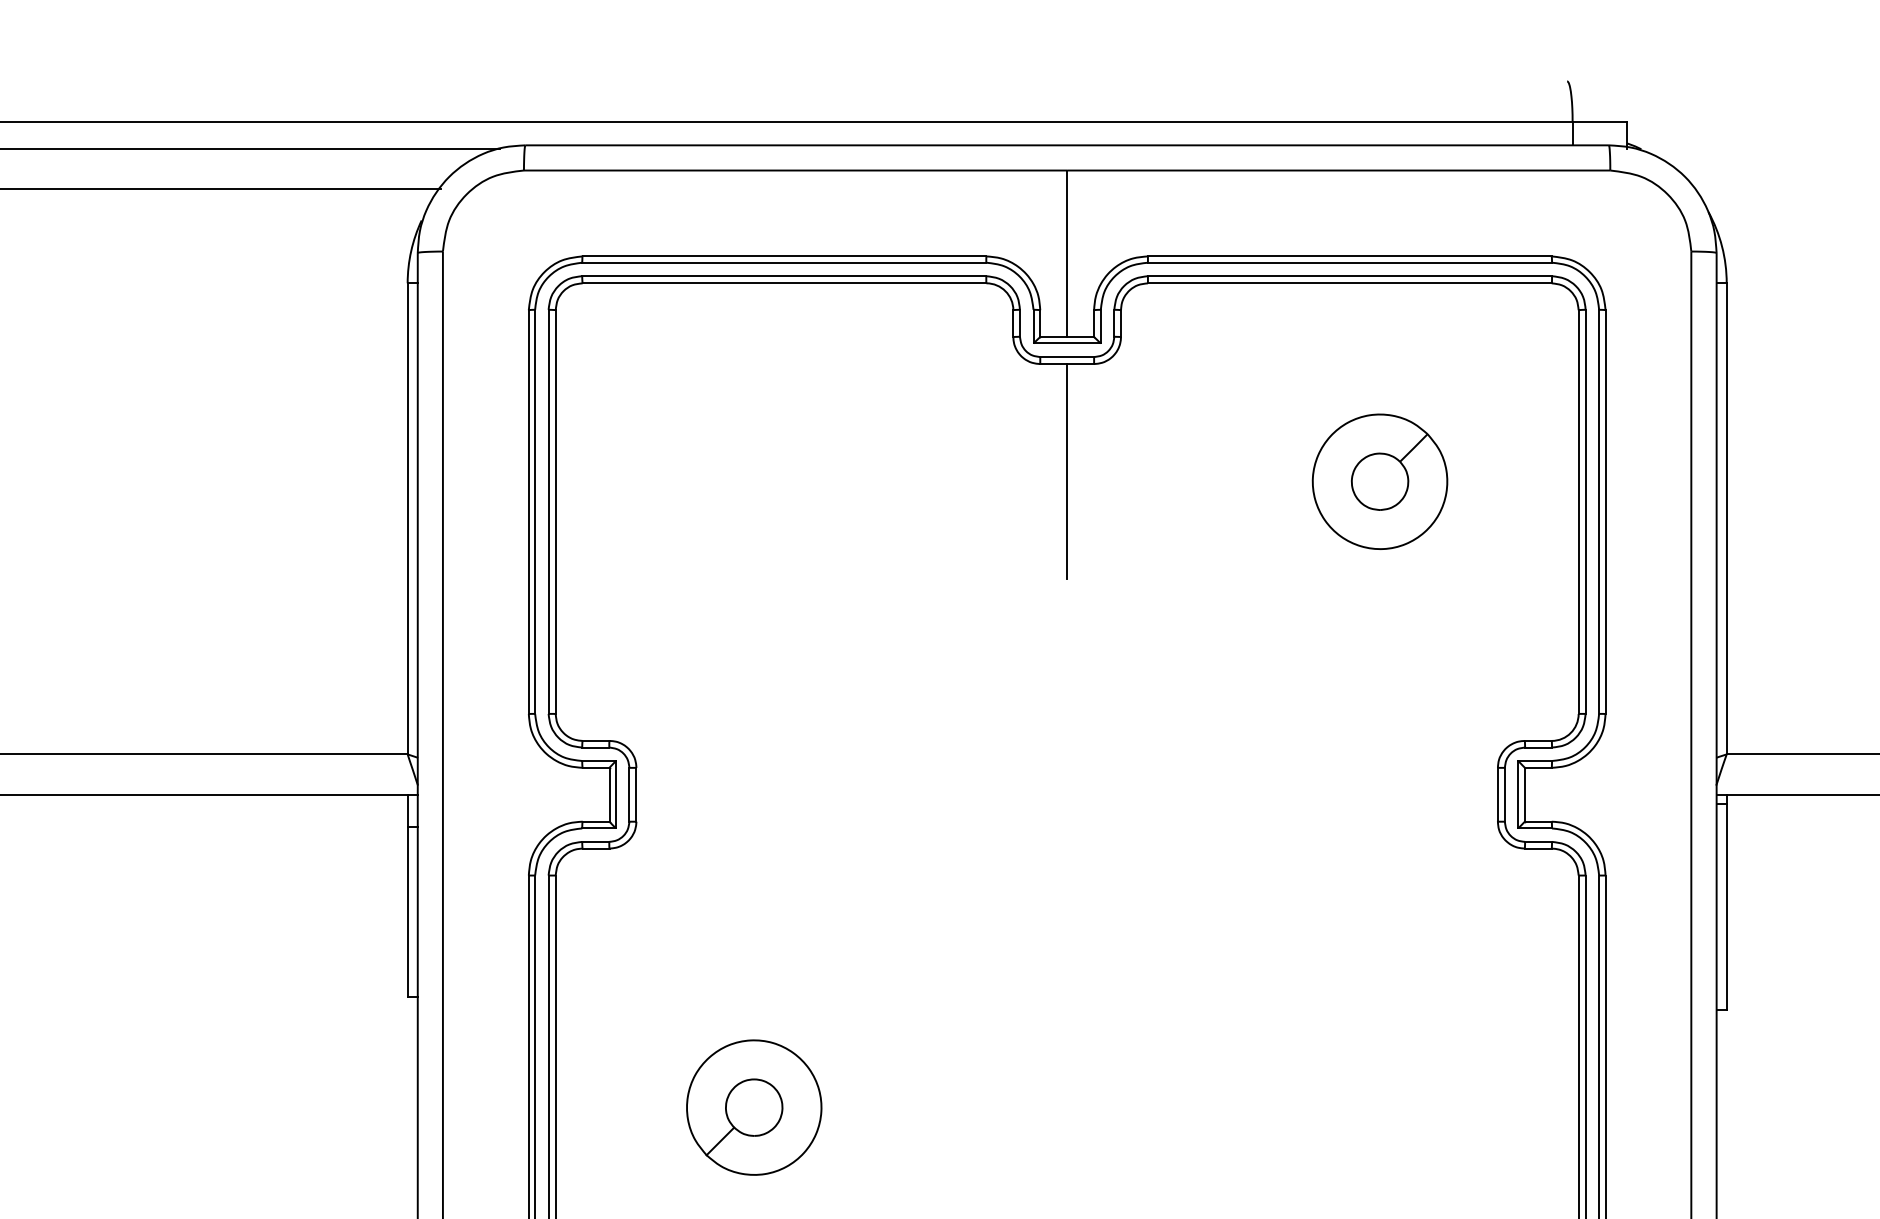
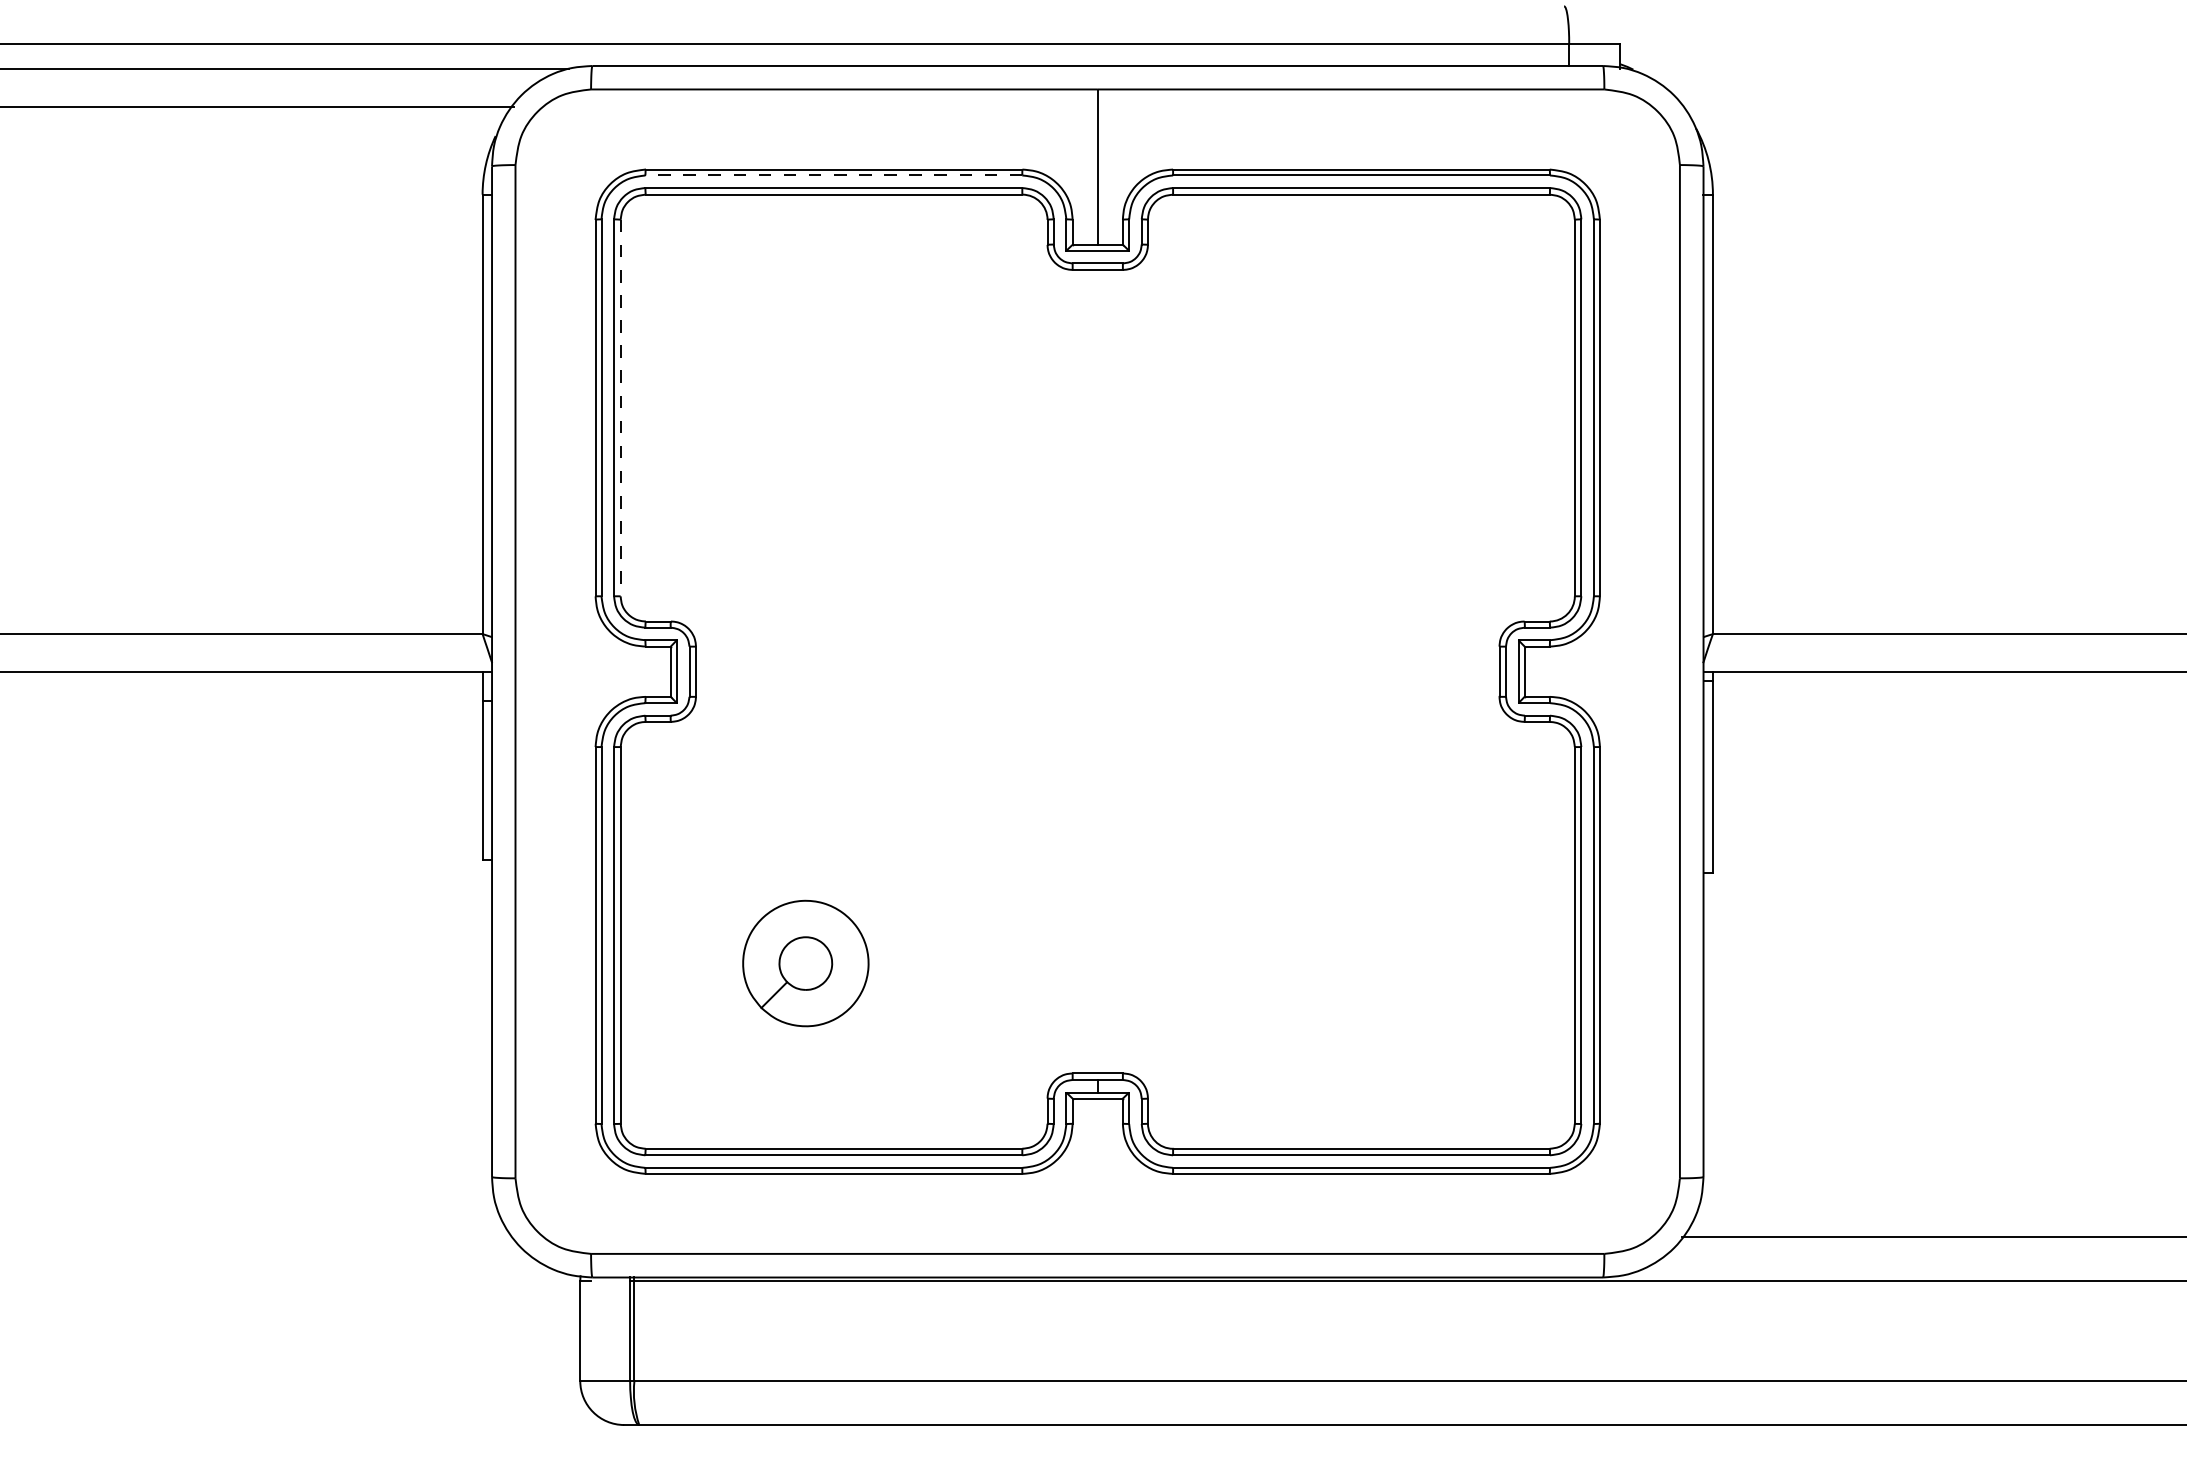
line: (783, 262) -> (833, 175), solid -> dashed
line: (1066, 471) -> (1097, 370), removed
part: (1379, 481) -> (1389, 379), removed
line: (555, 512) -> (620, 408), solid -> dashed

